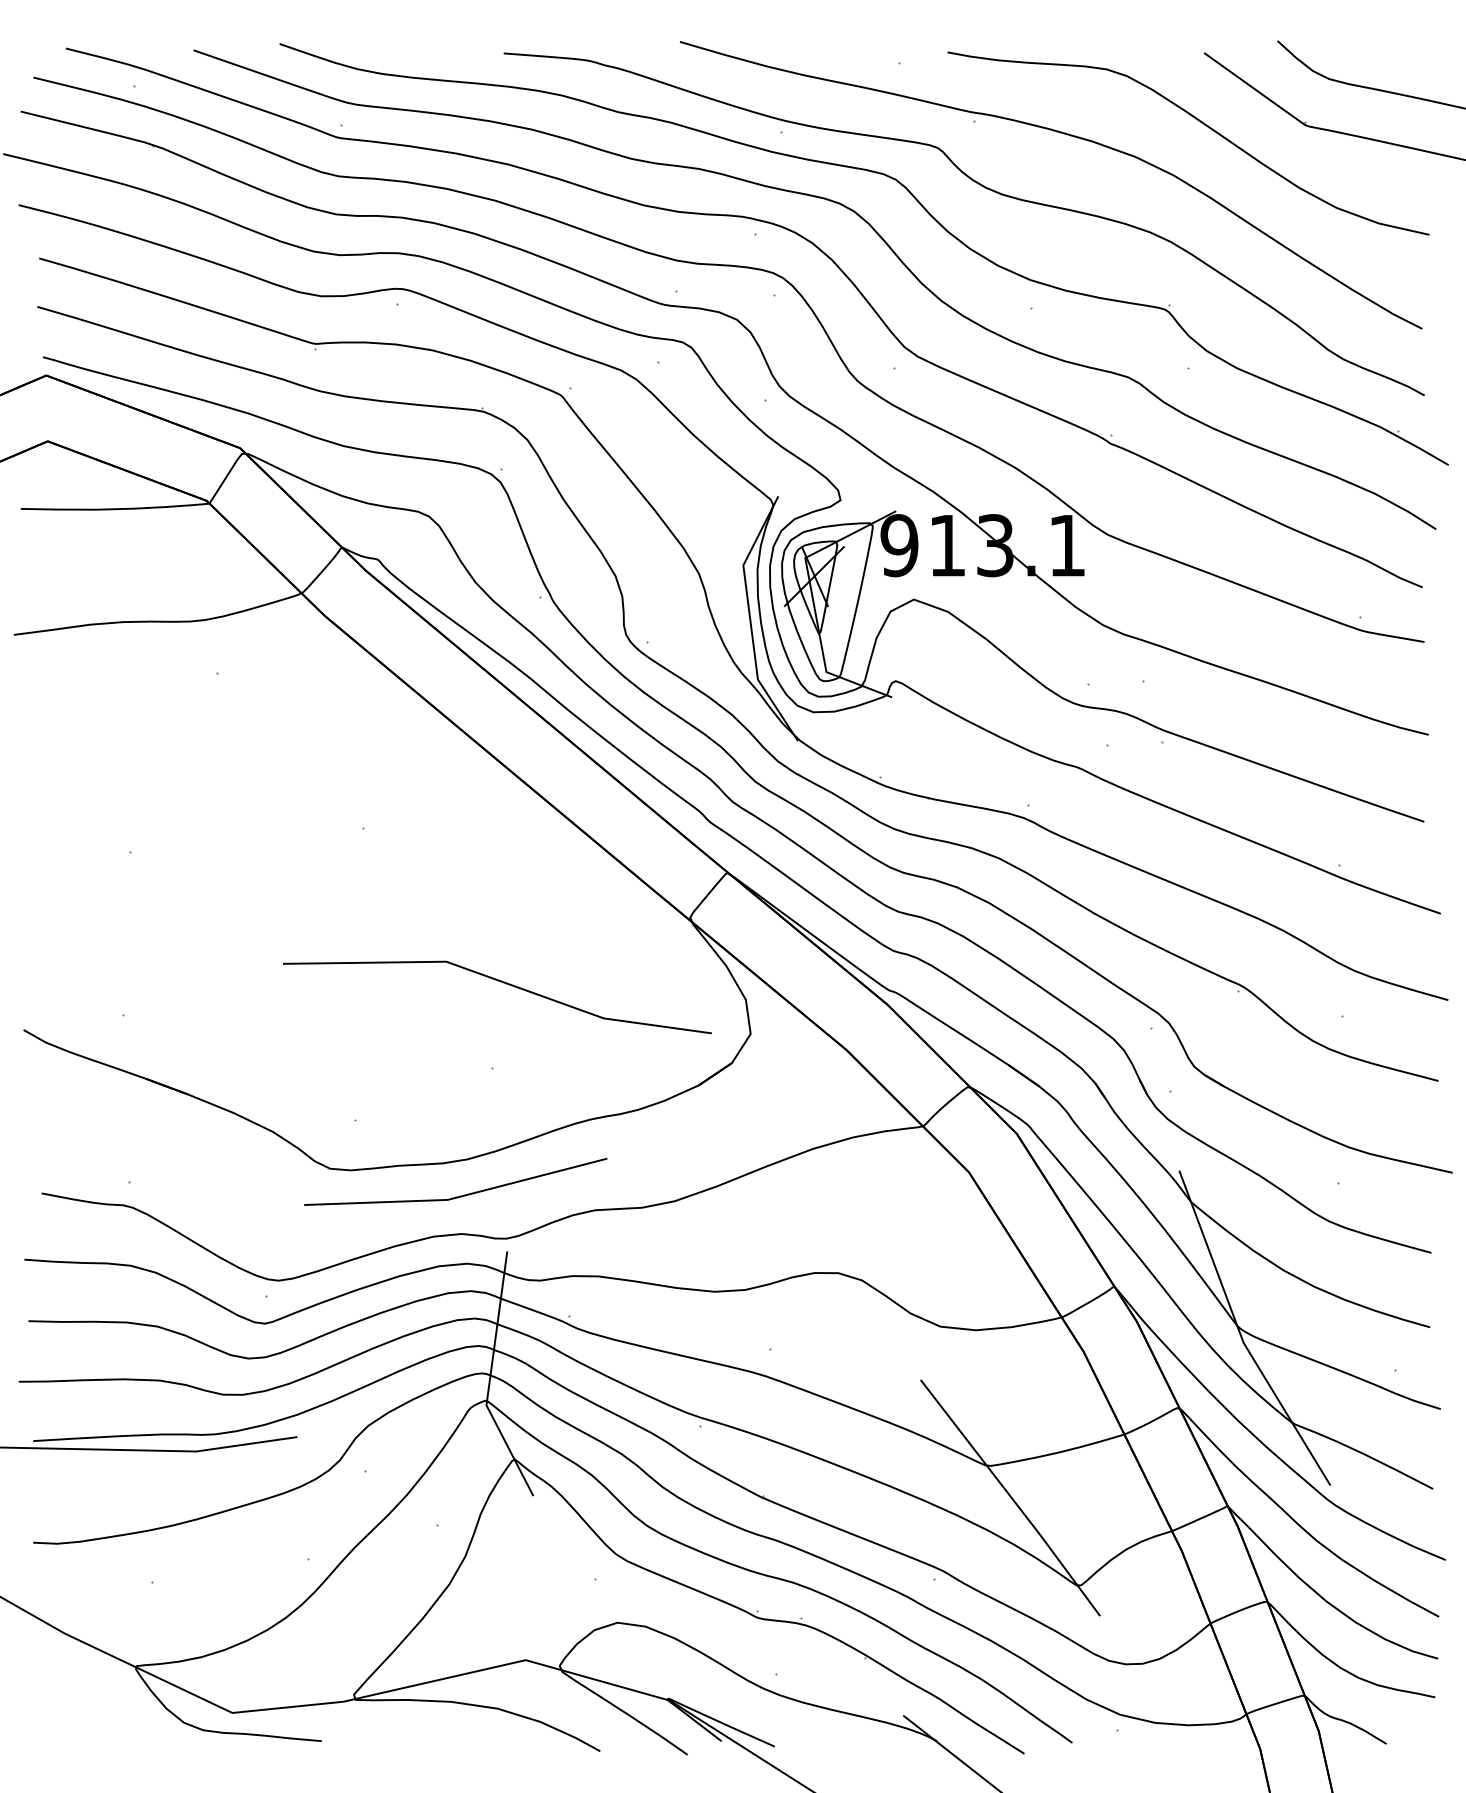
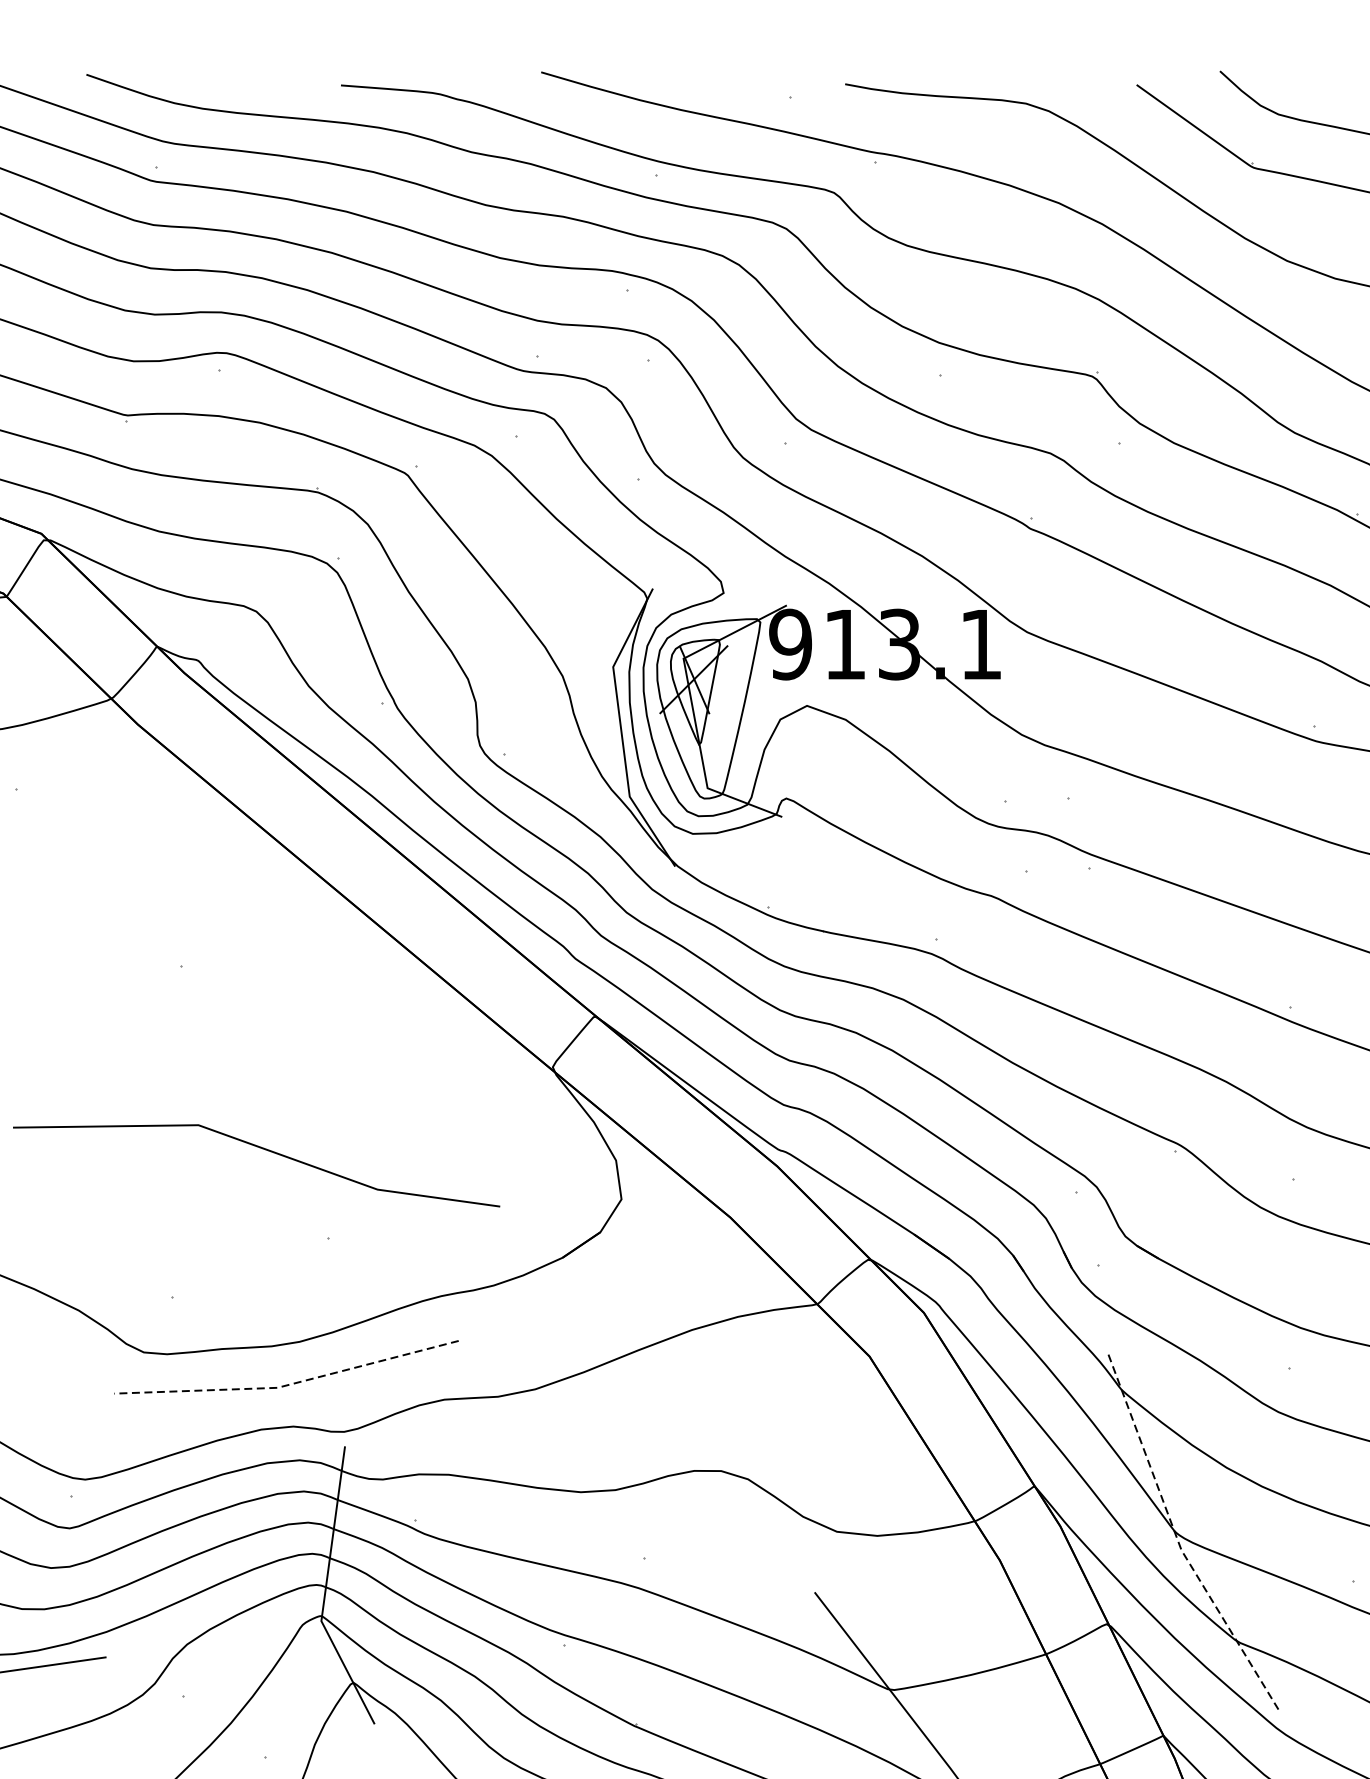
line: (503, 983) -> (263, 1149), moved
line: (457, 1197) -> (288, 1385), solid -> dashed
line: (1240, 1335) -> (1177, 1541), solid -> dashed

